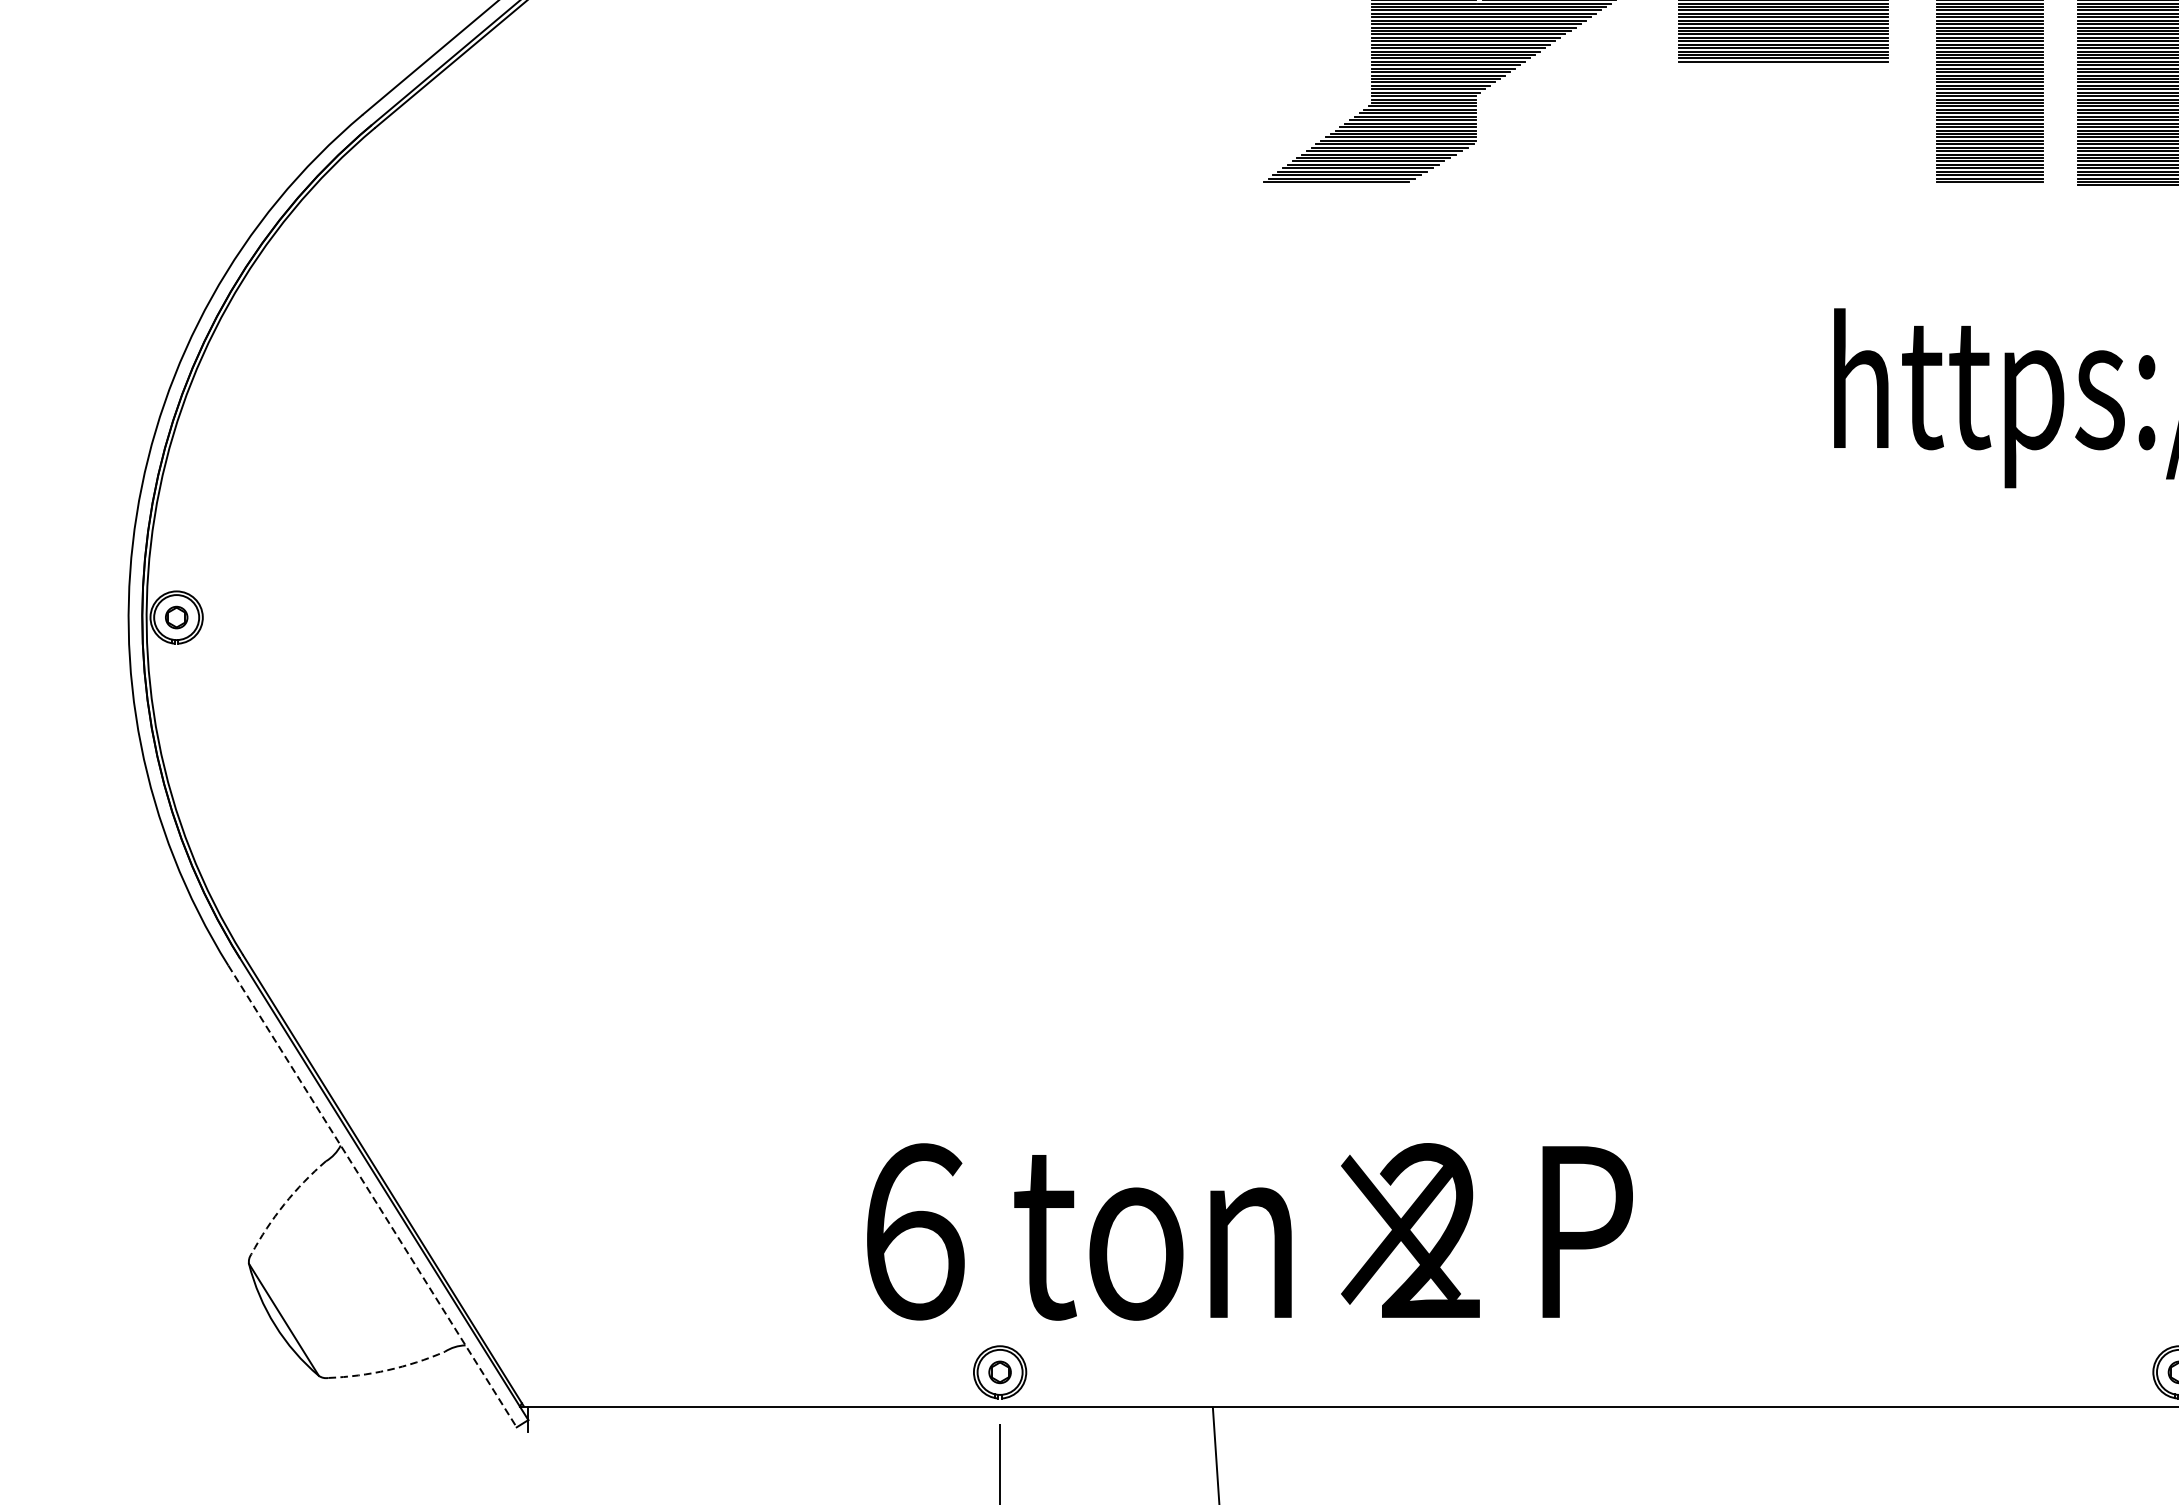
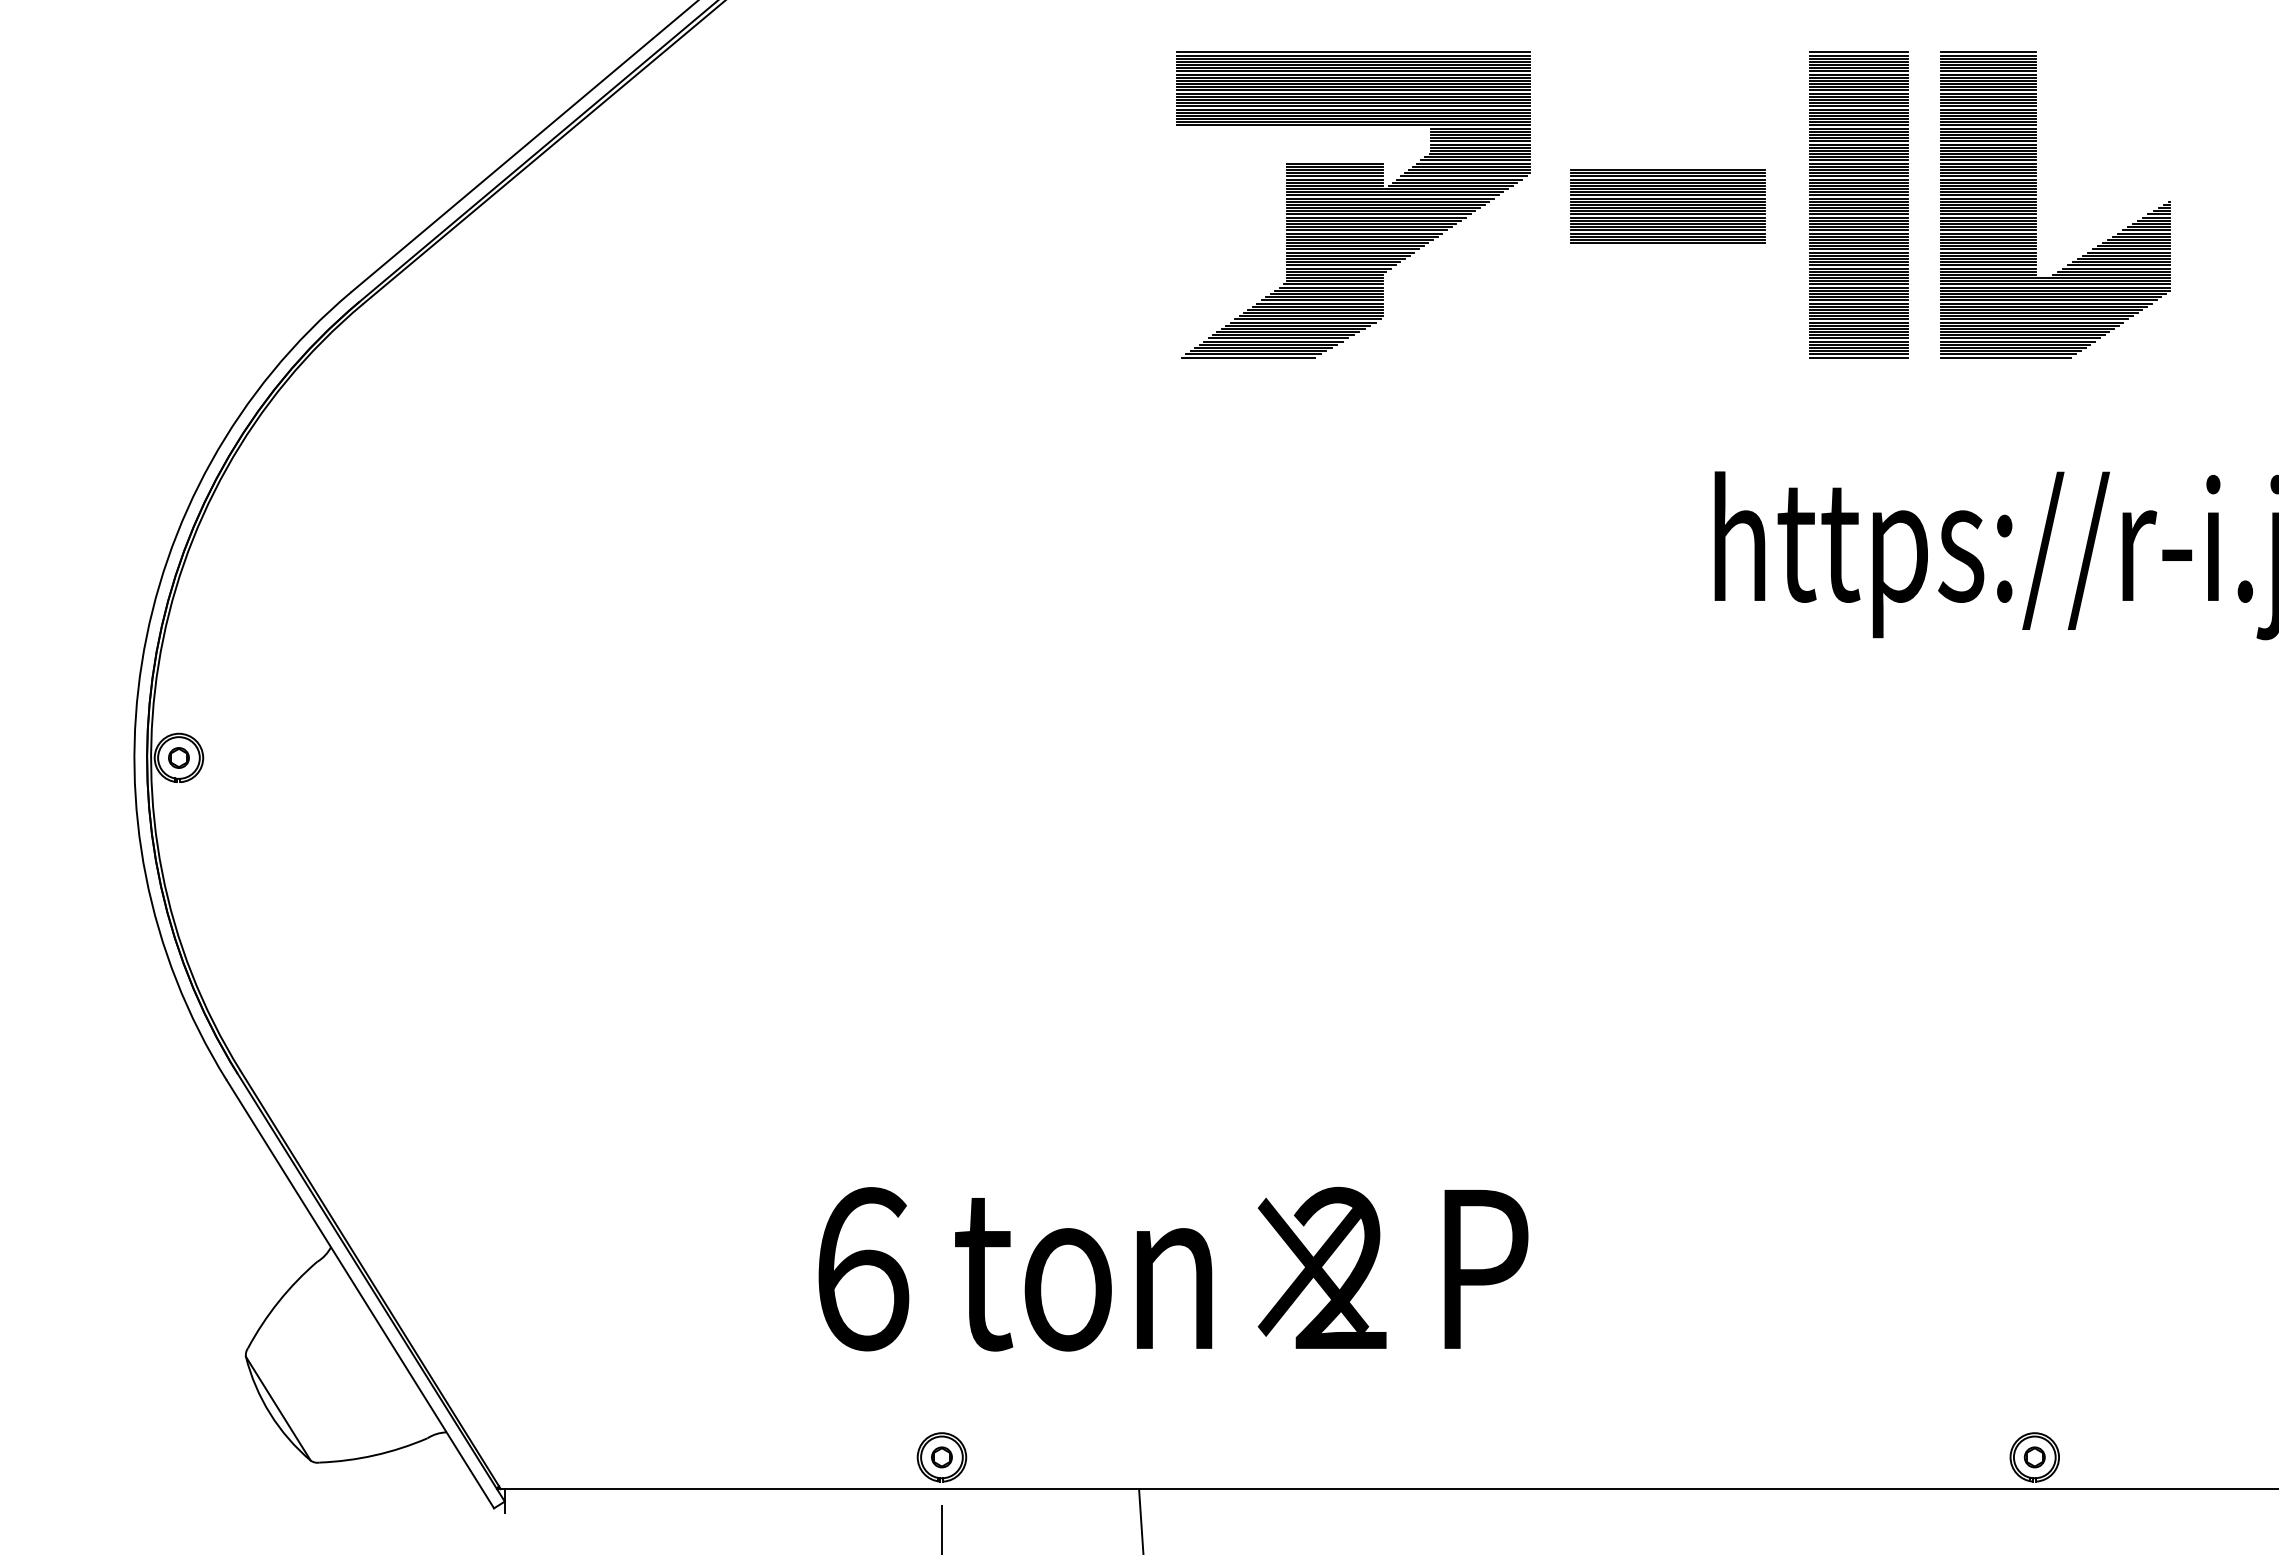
line: (1330, 185) -> (1248, 357), added
line: (1989, 185) -> (1858, 357), added
line: (372, 1196) -> (360, 1294), dashed -> solid
arc: (284, 1204) -> (278, 1301), dashed -> solid
text: (1249, 1231) -> (1173, 1268), moved
arc: (387, 1370) -> (374, 1455), dashed -> solid

